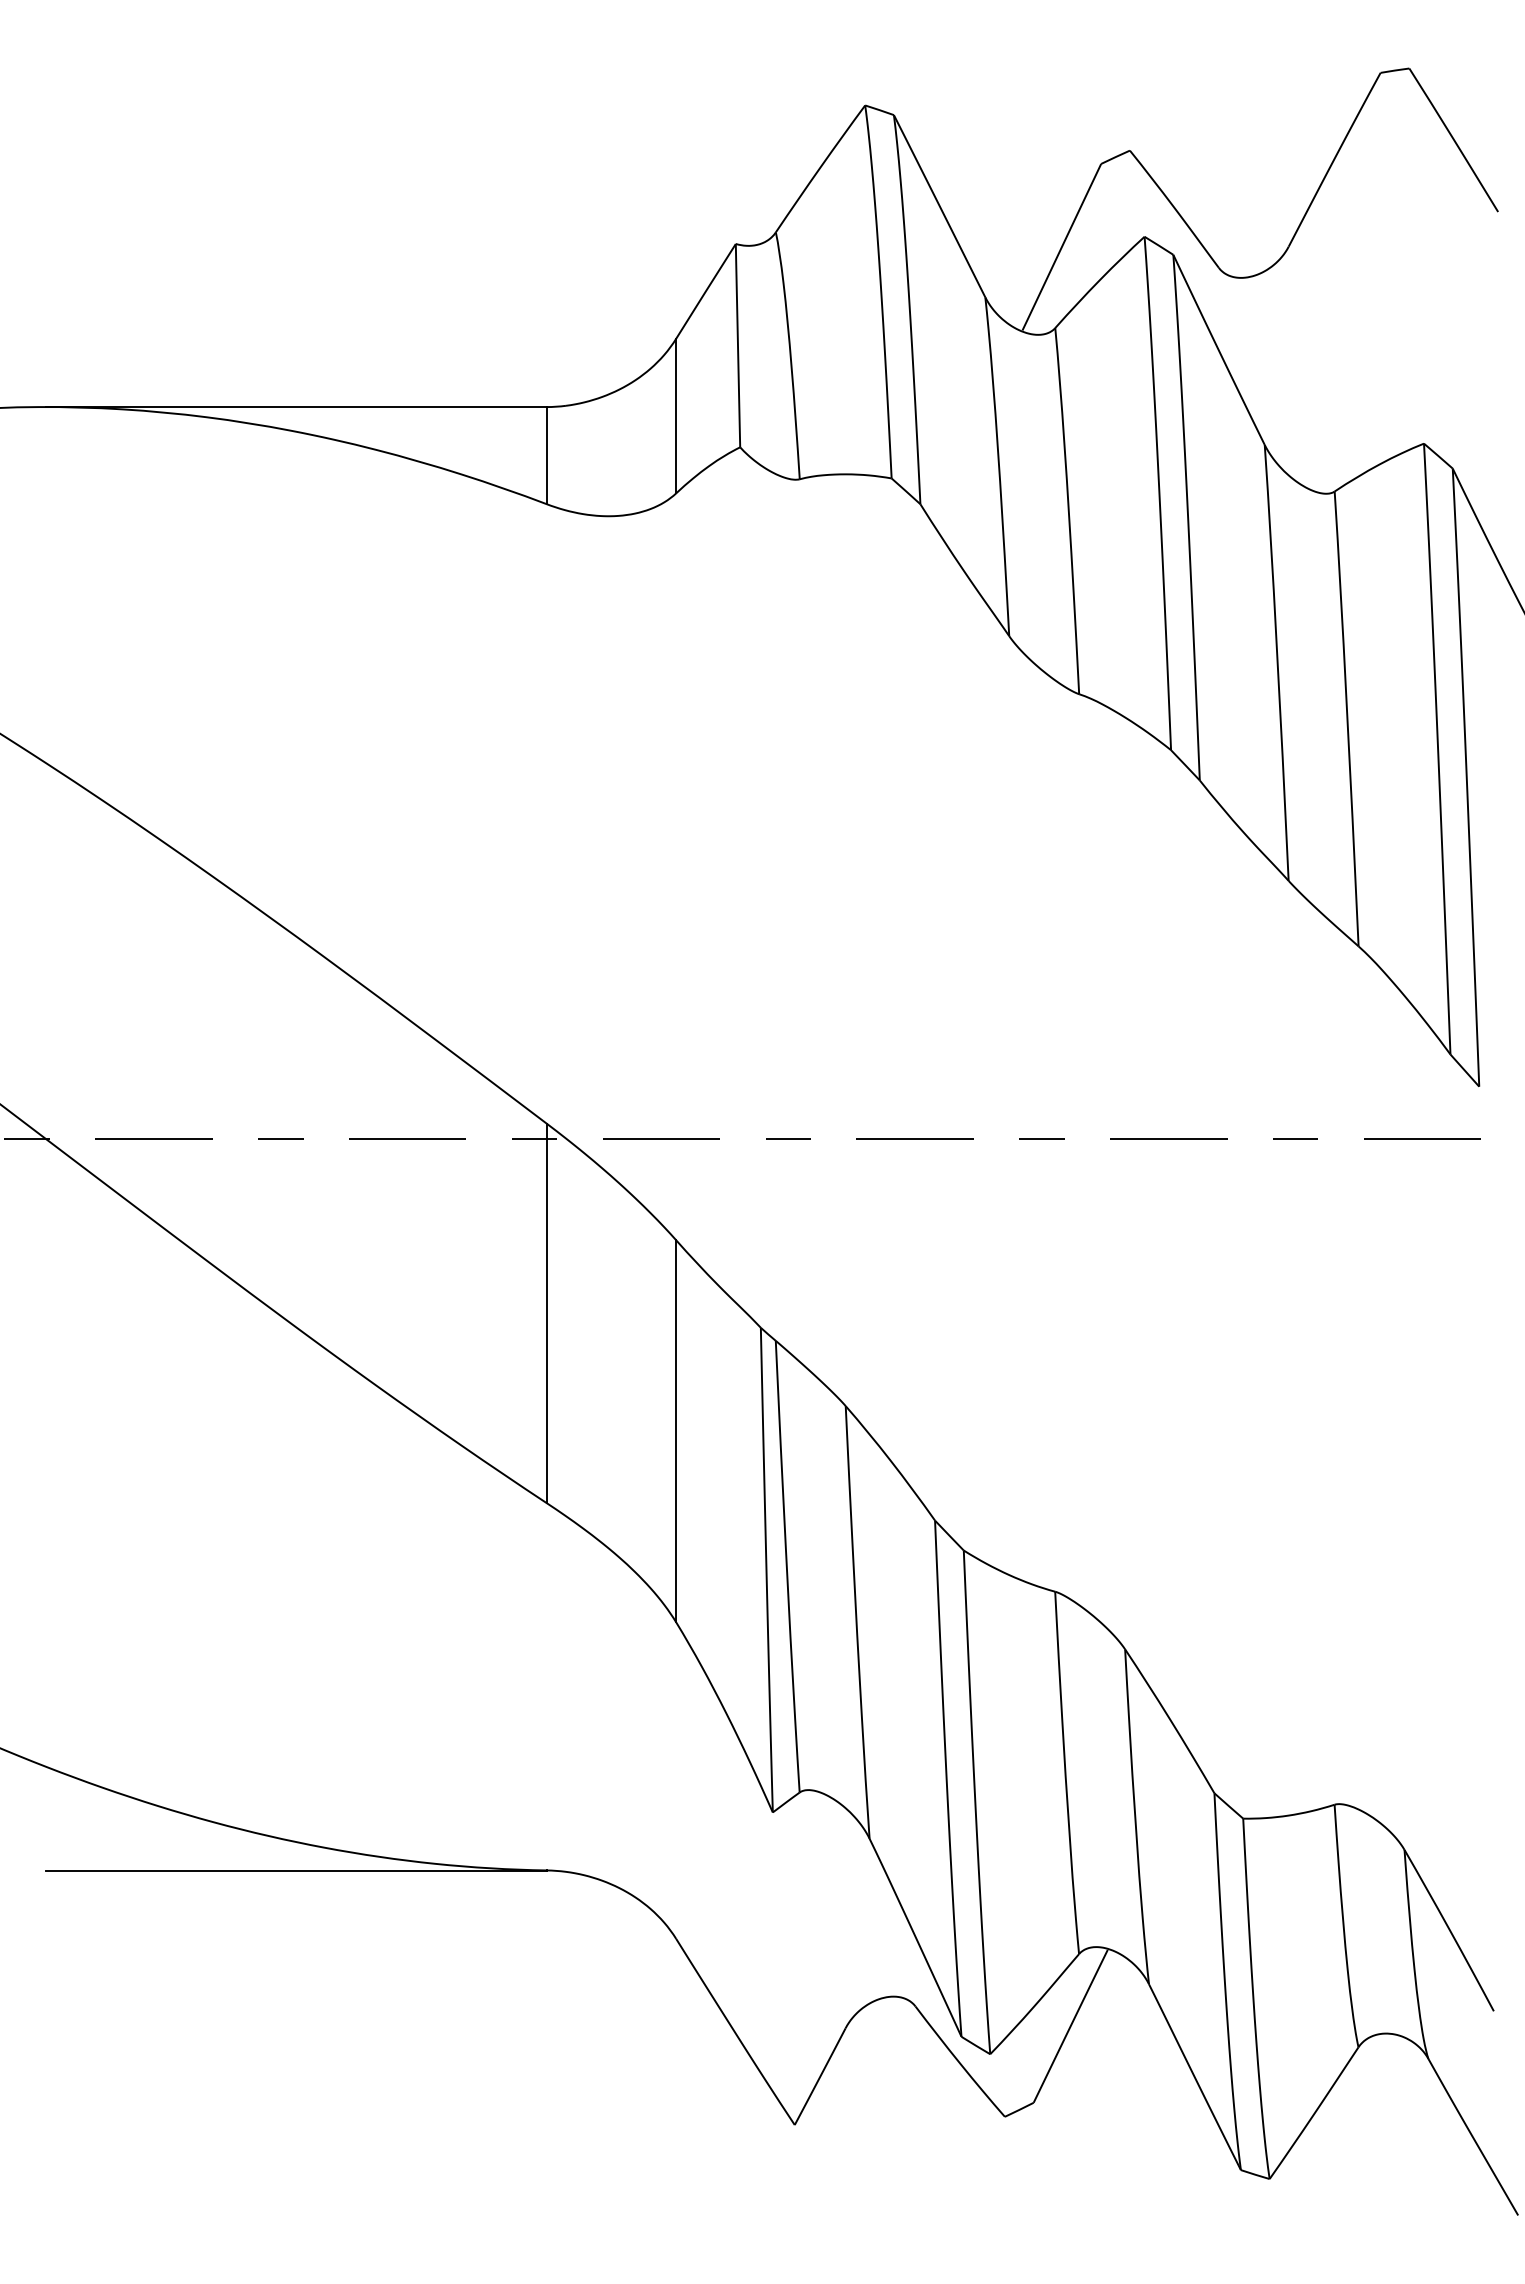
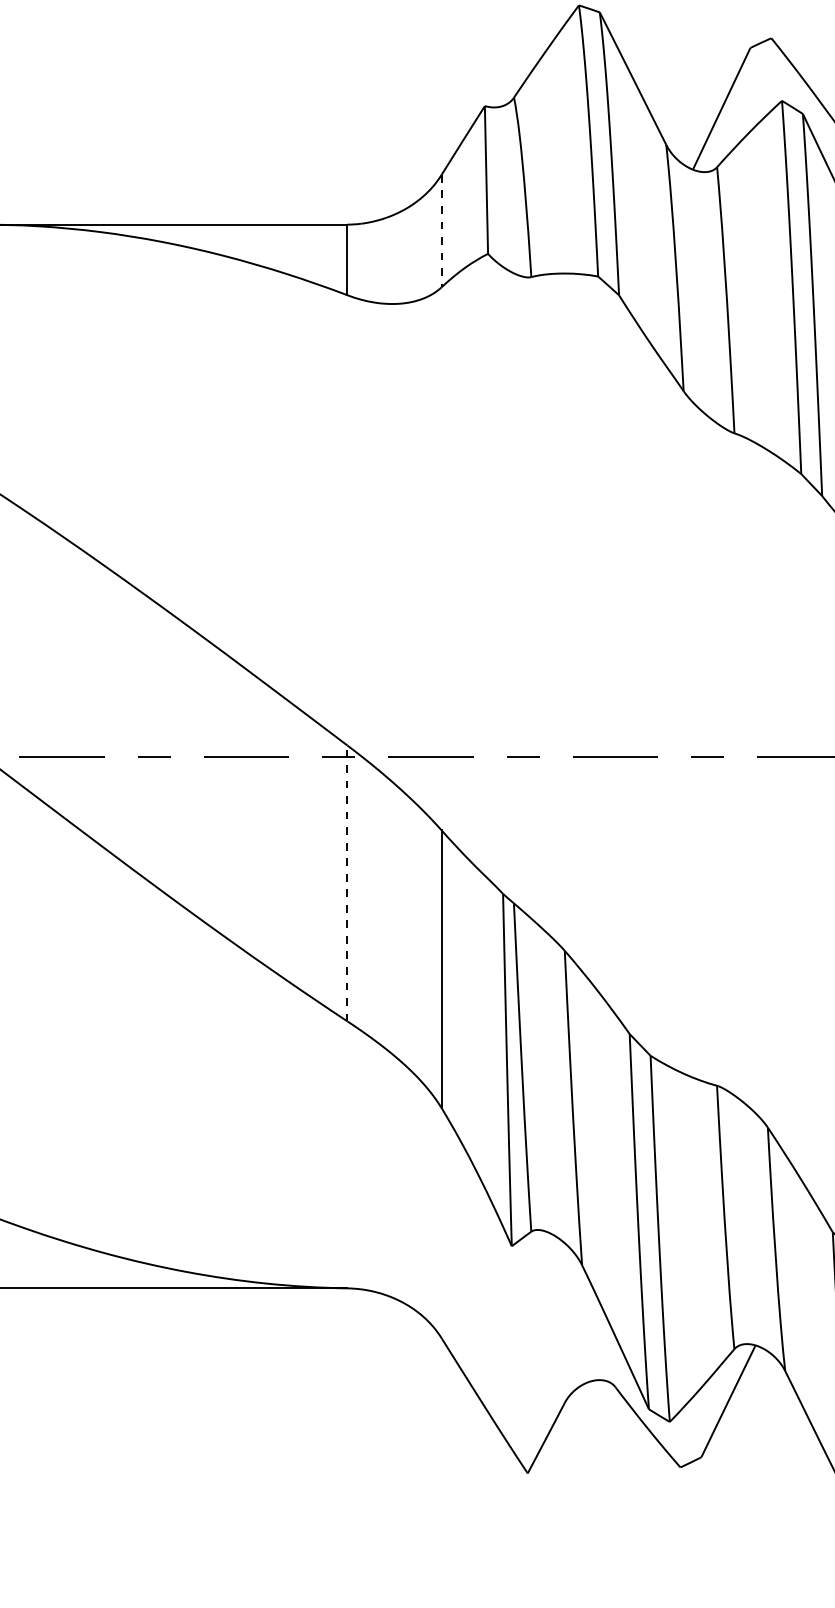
line: (676, 416) -> (441, 231), solid -> dashed
line: (546, 1313) -> (347, 883), solid -> dashed

